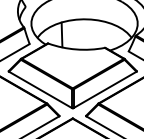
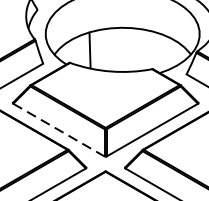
line: (40, 90) -> (58, 130), solid -> dashed

